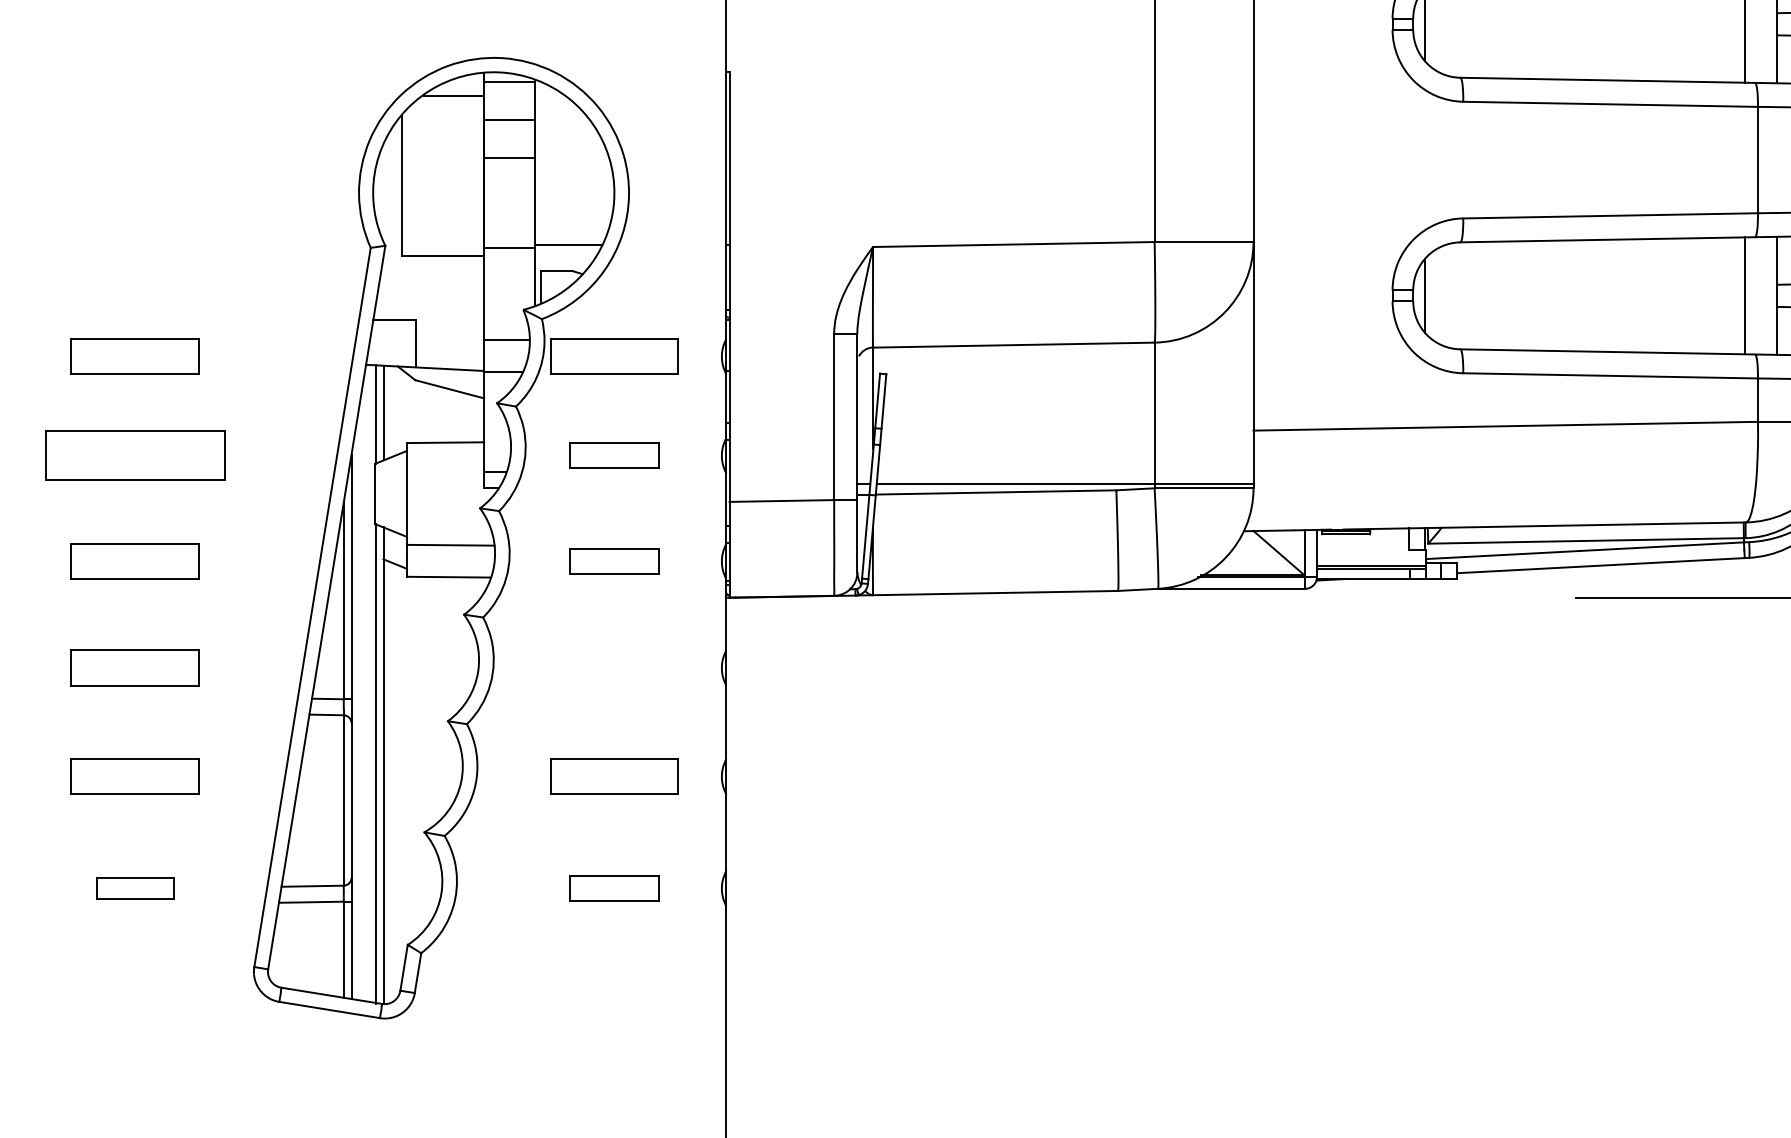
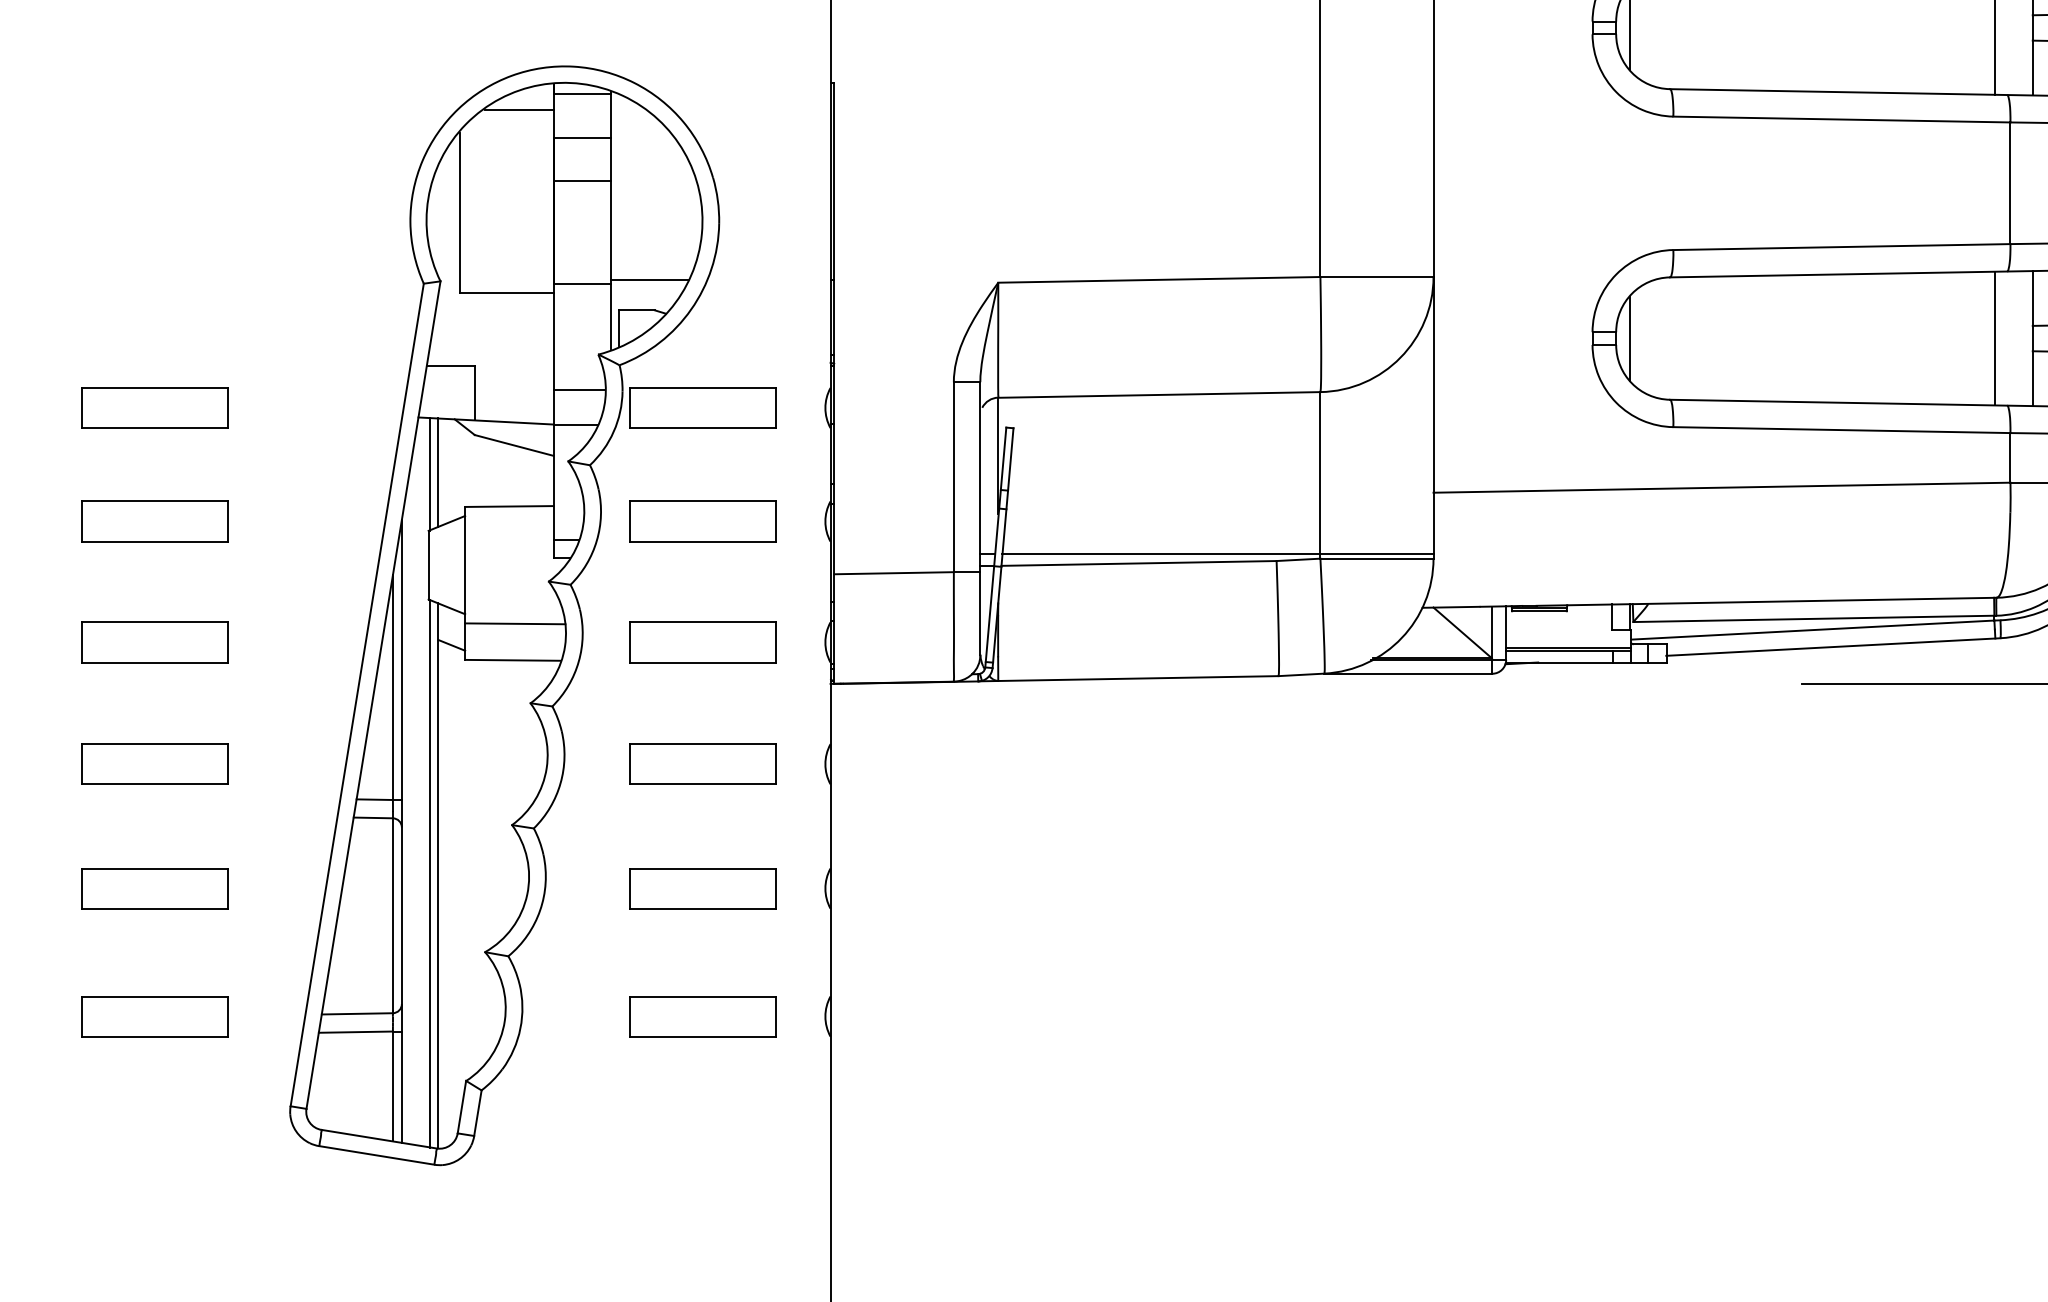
part: (135, 455) -> (154, 521), size x0.71
part: (614, 455) -> (702, 521), size x1.43
part: (614, 561) -> (702, 642), size x1.43
part: (614, 667) -> (702, 763), added
part: (135, 888) -> (154, 1016), size x1.67
part: (614, 888) -> (702, 1016), size x1.43

